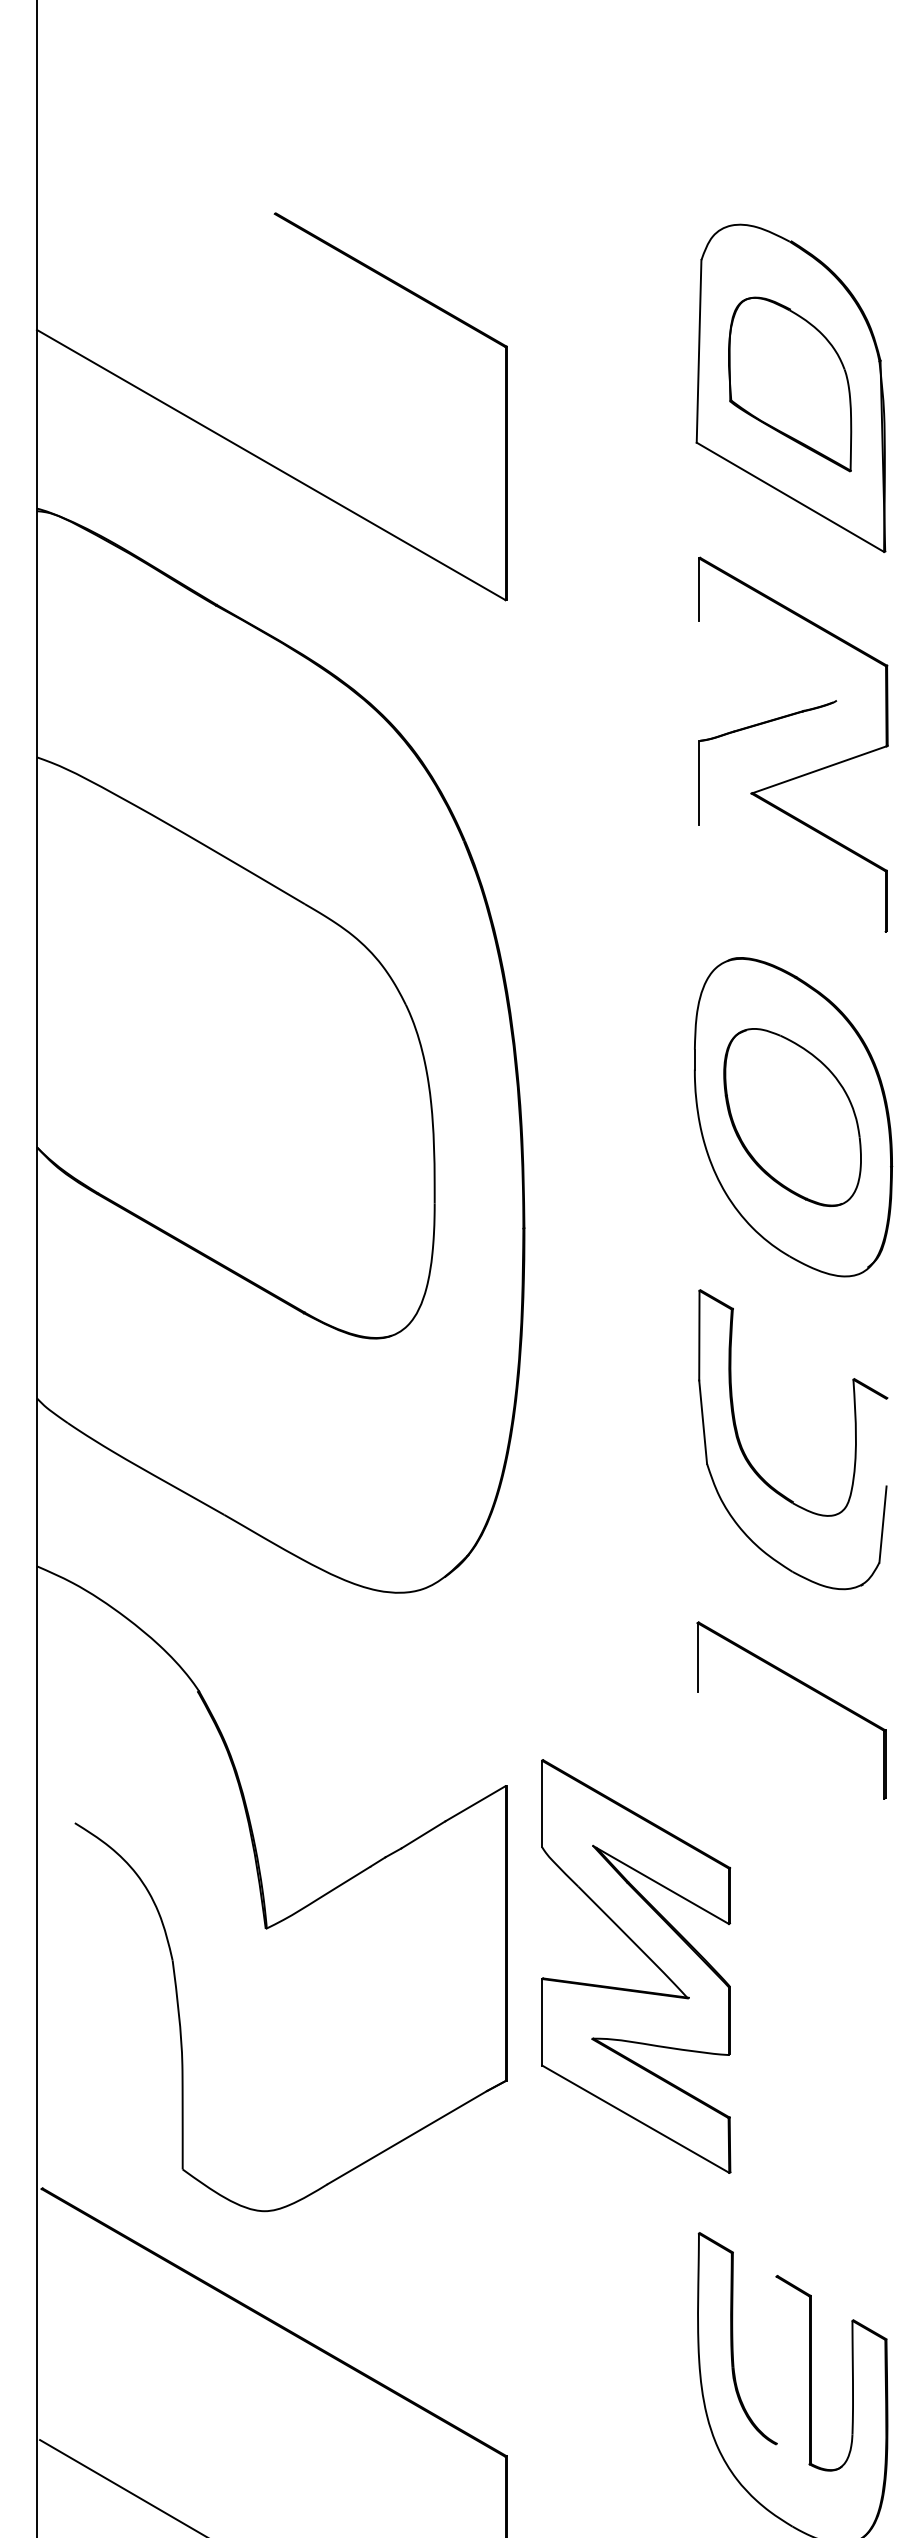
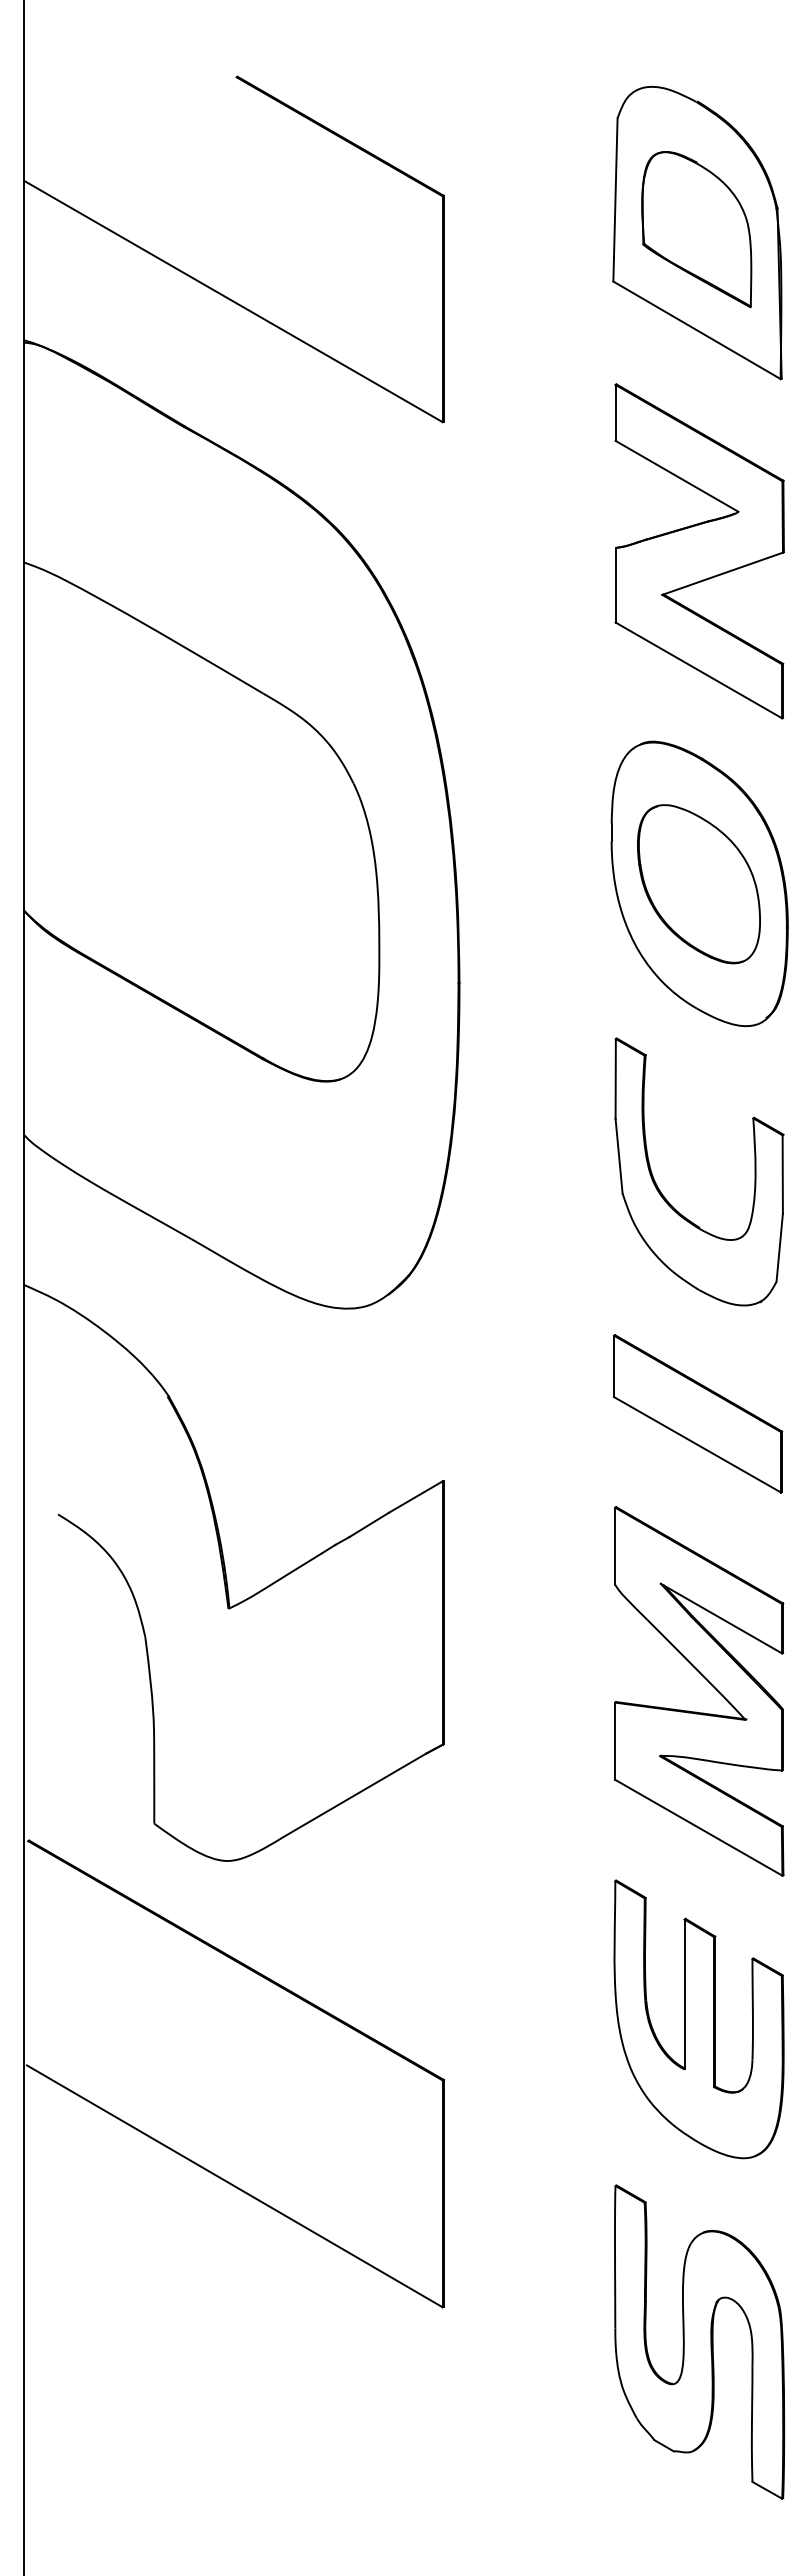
line: (767, 659) -> (676, 475), added
line: (792, 878) -> (698, 670), added
line: (886, 1442) -> (782, 1174), added
line: (790, 1744) -> (697, 1444), added
part: (646, 1956) -> (708, 1682), moved
line: (776, 2360) -> (684, 1994), added

